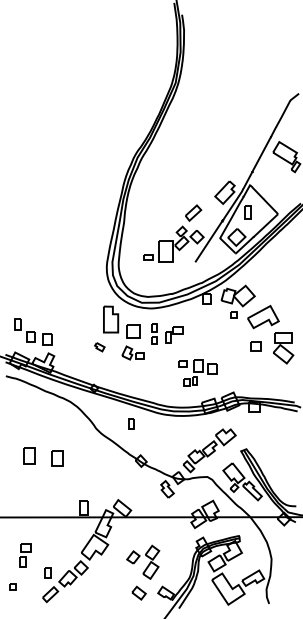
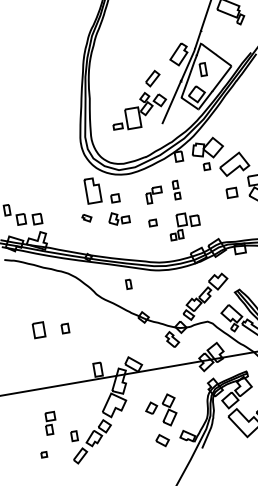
part: (132, 331) -> (114, 198), size x0.62
part: (154, 333) -> (176, 189), moved
part: (182, 363) -> (152, 222), moved
part: (57, 458) -> (65, 328), size x0.62

